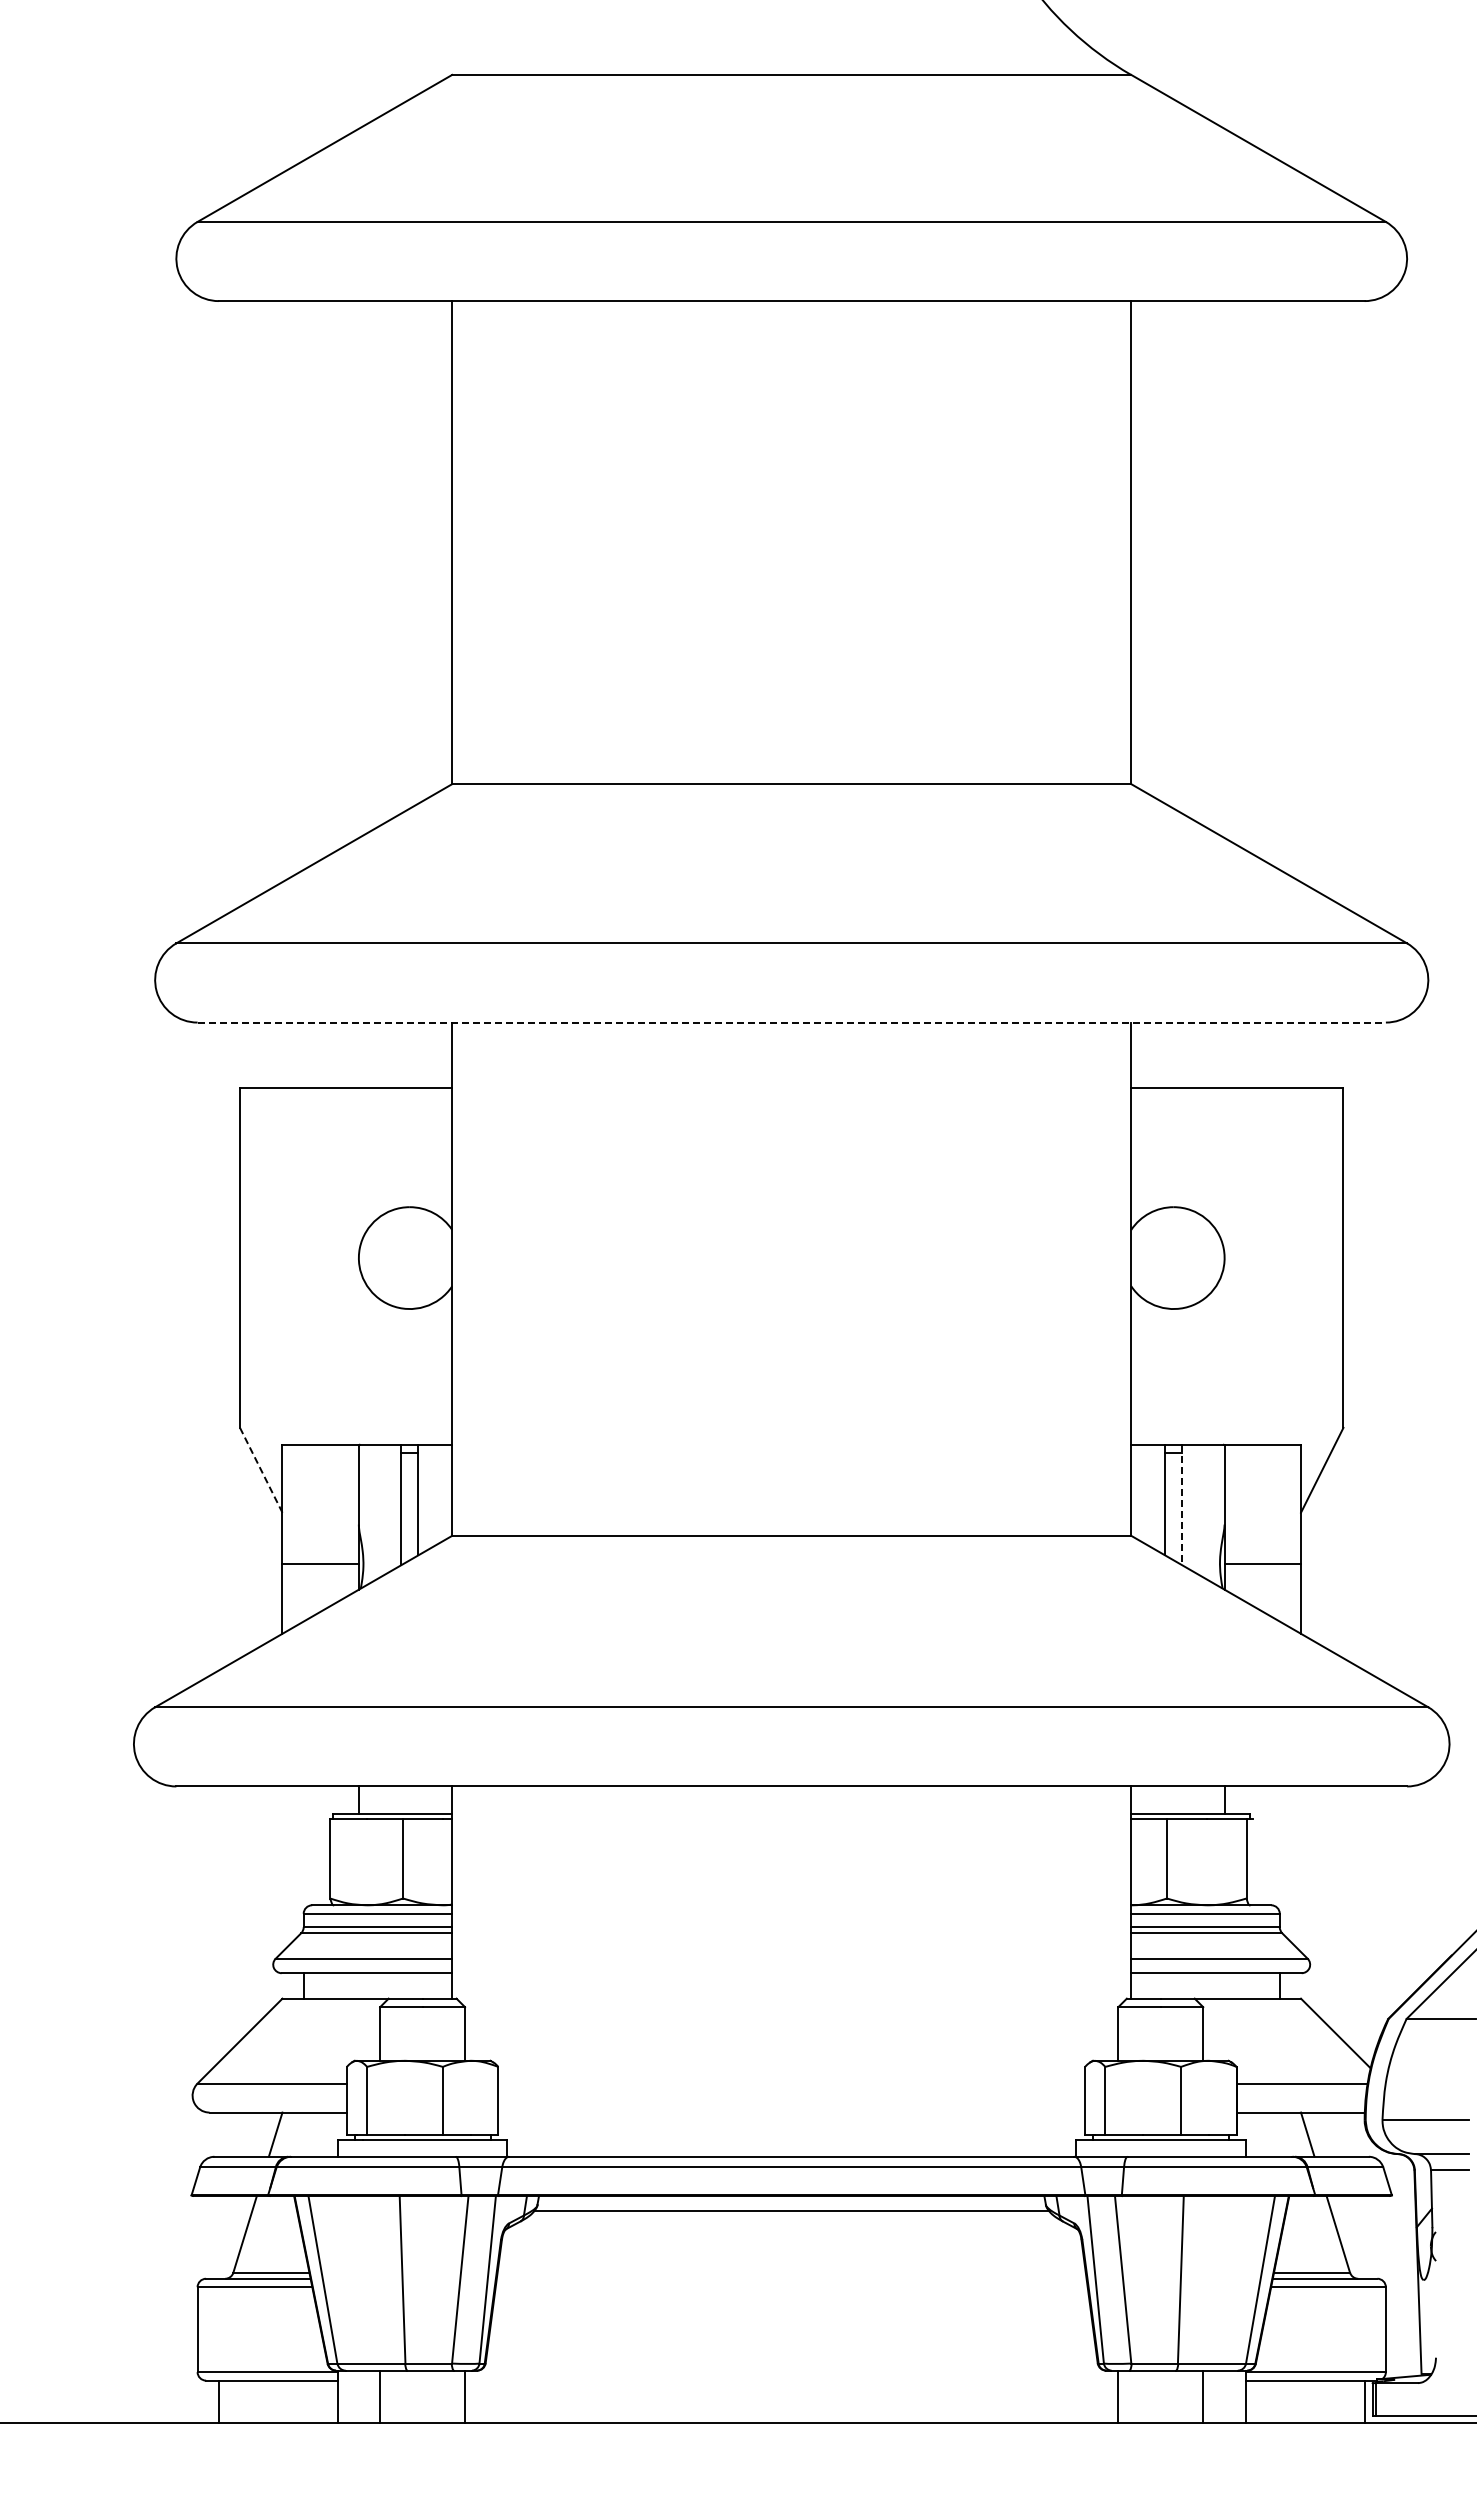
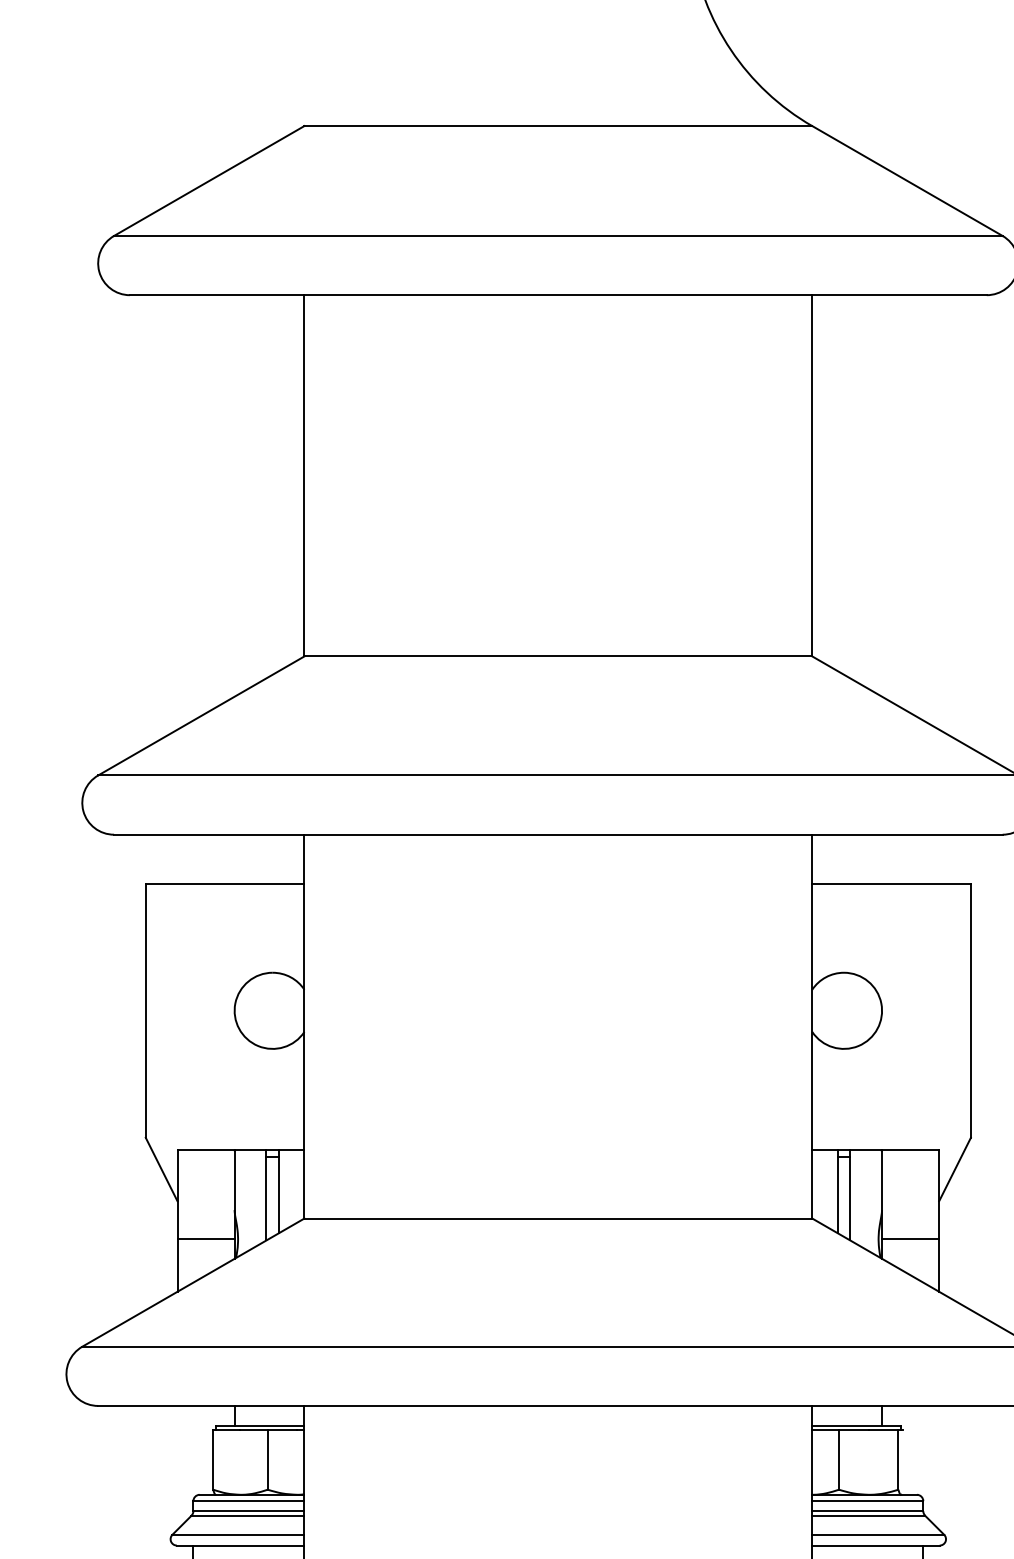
line: (792, 1022) -> (558, 834), dashed -> solid
line: (261, 1469) -> (161, 1168), dashed -> solid
line: (1182, 1505) -> (850, 1195), dashed -> solid

